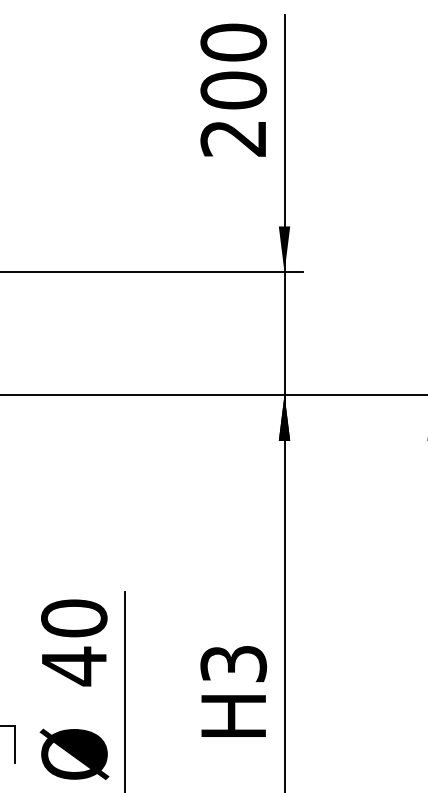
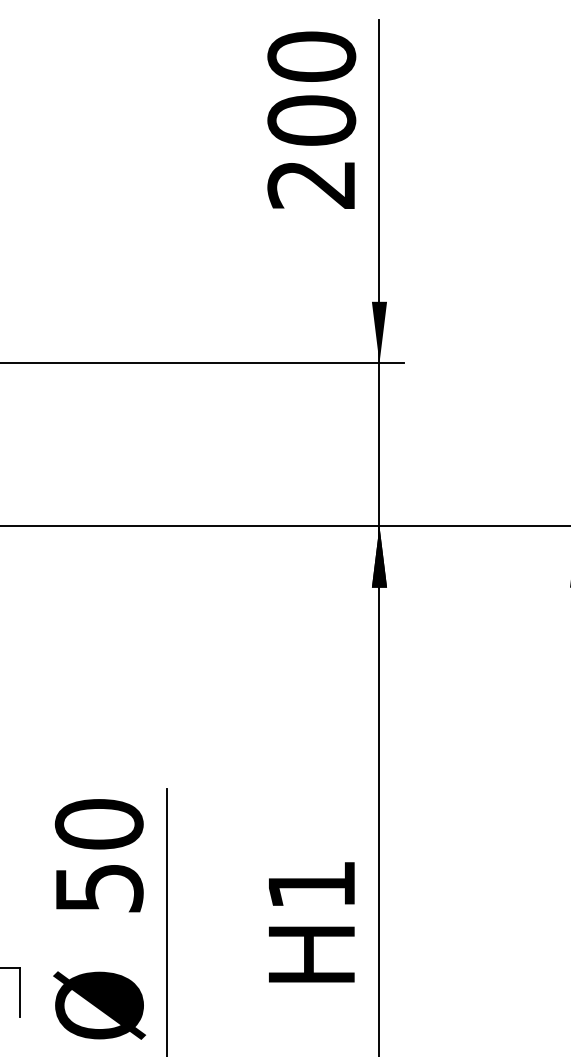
text: (233, 664) -> (311, 885), H3 -> H1
text: (74, 666) -> (99, 888), 40 -> 50

